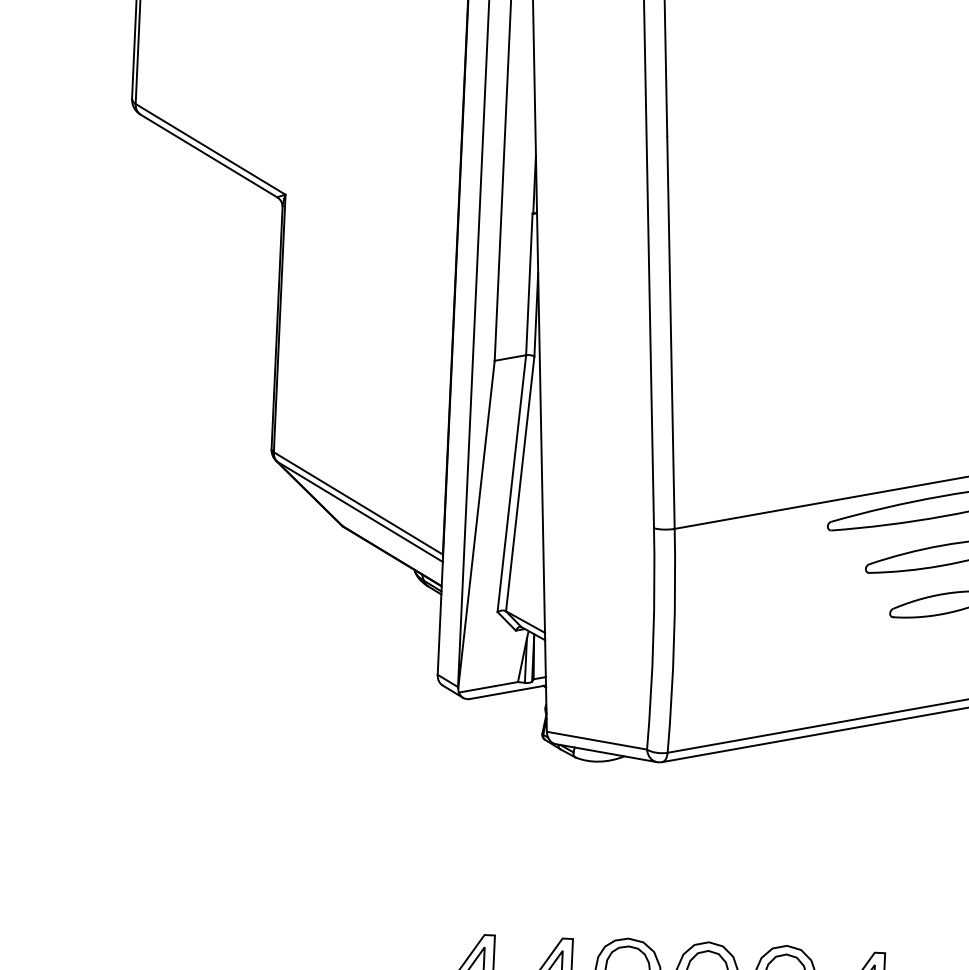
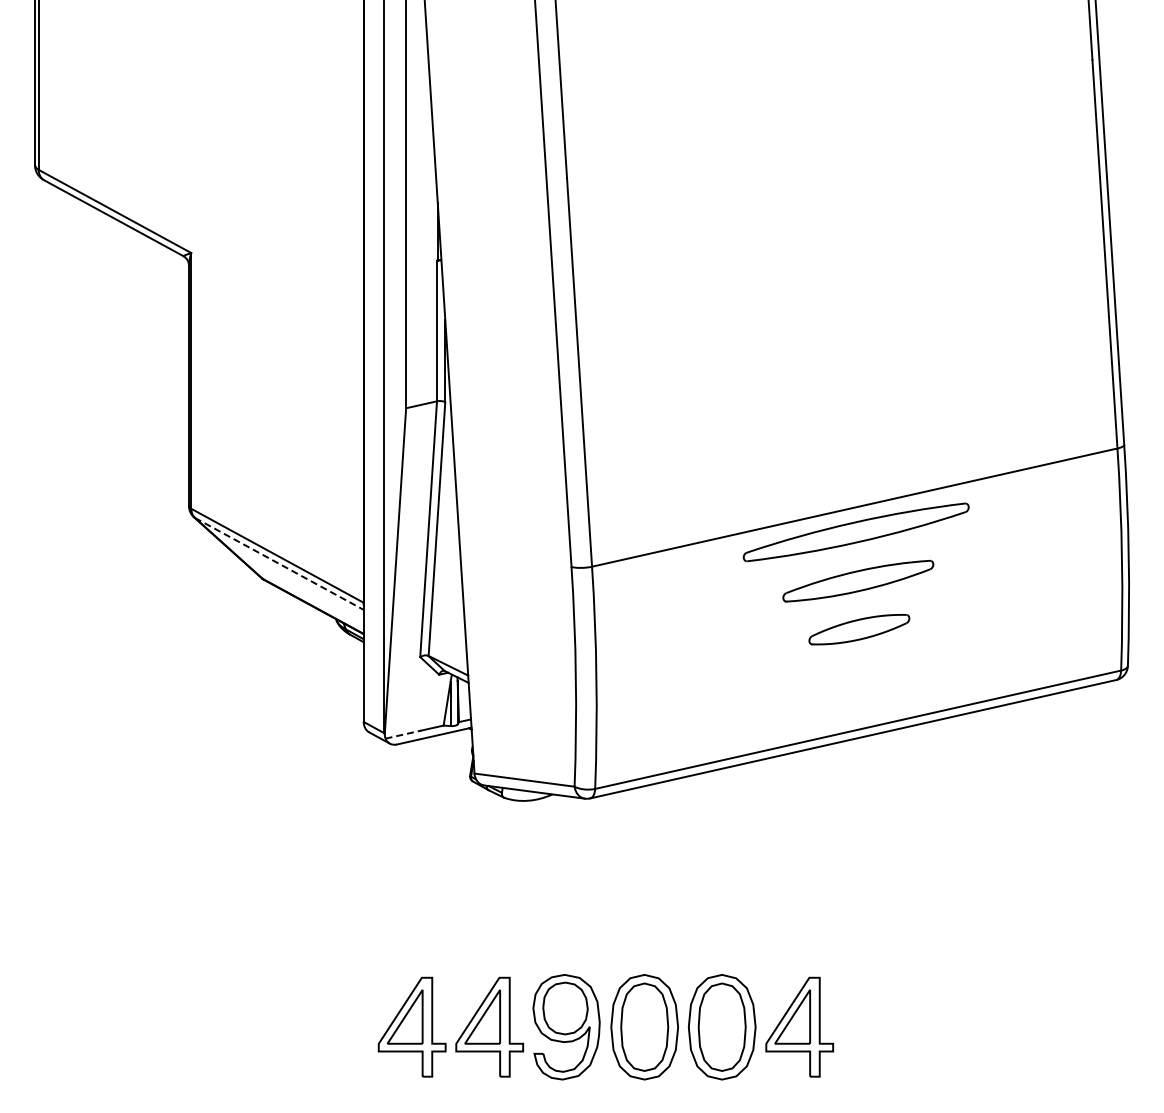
line: (360, 512) -> (279, 564), solid -> dashed
line: (477, 689) -> (403, 734), solid -> dashed

